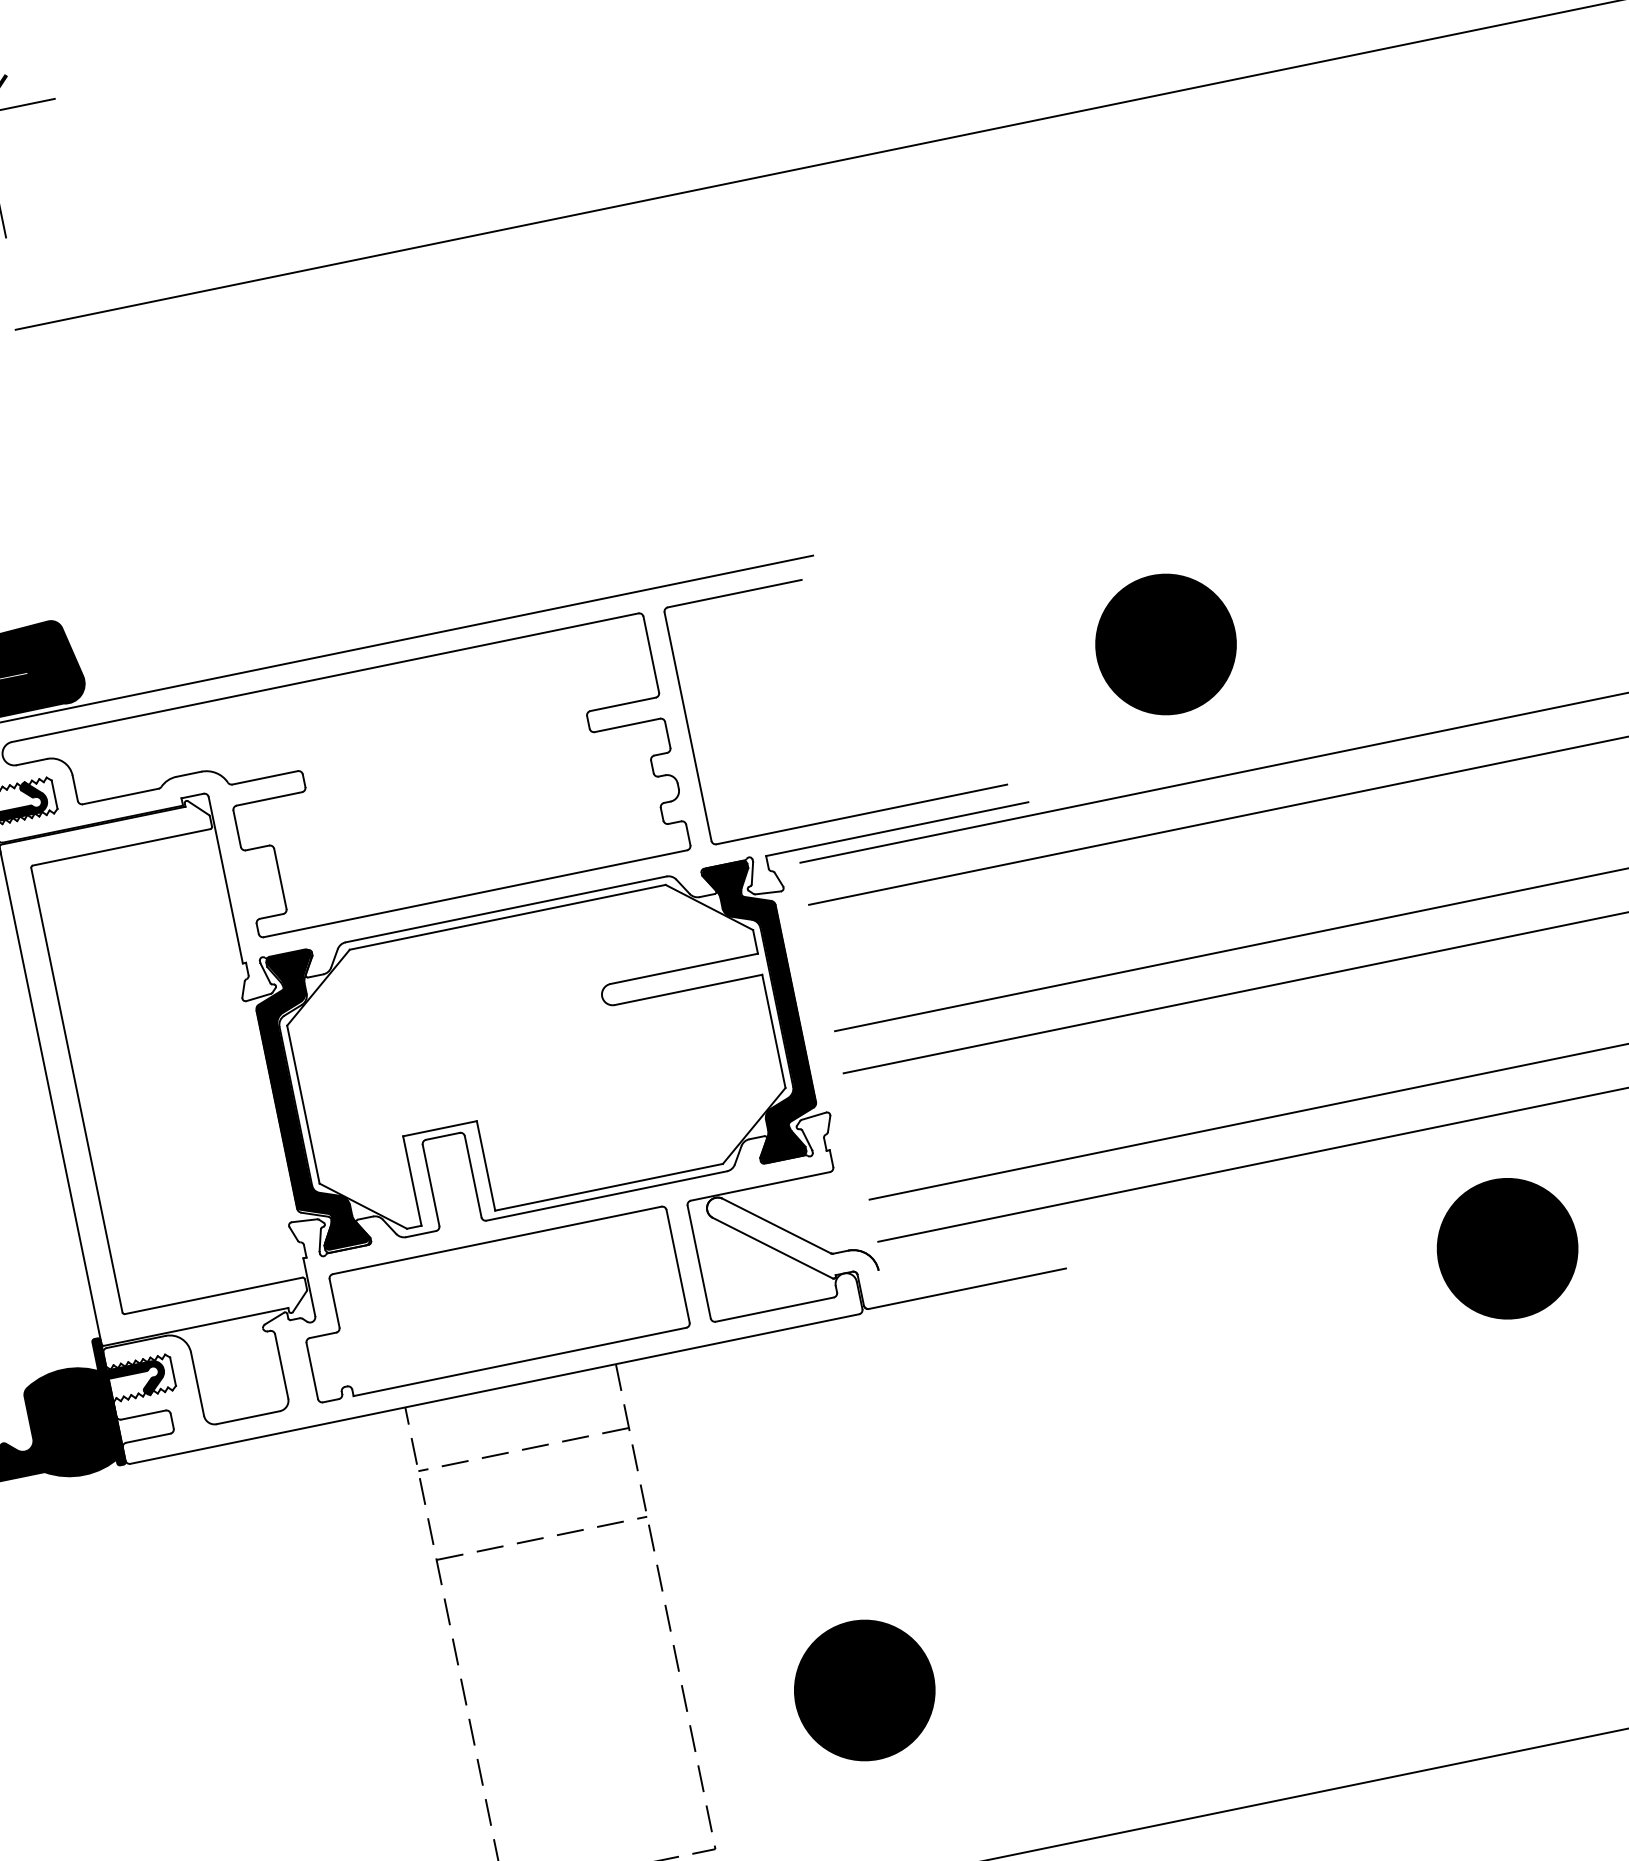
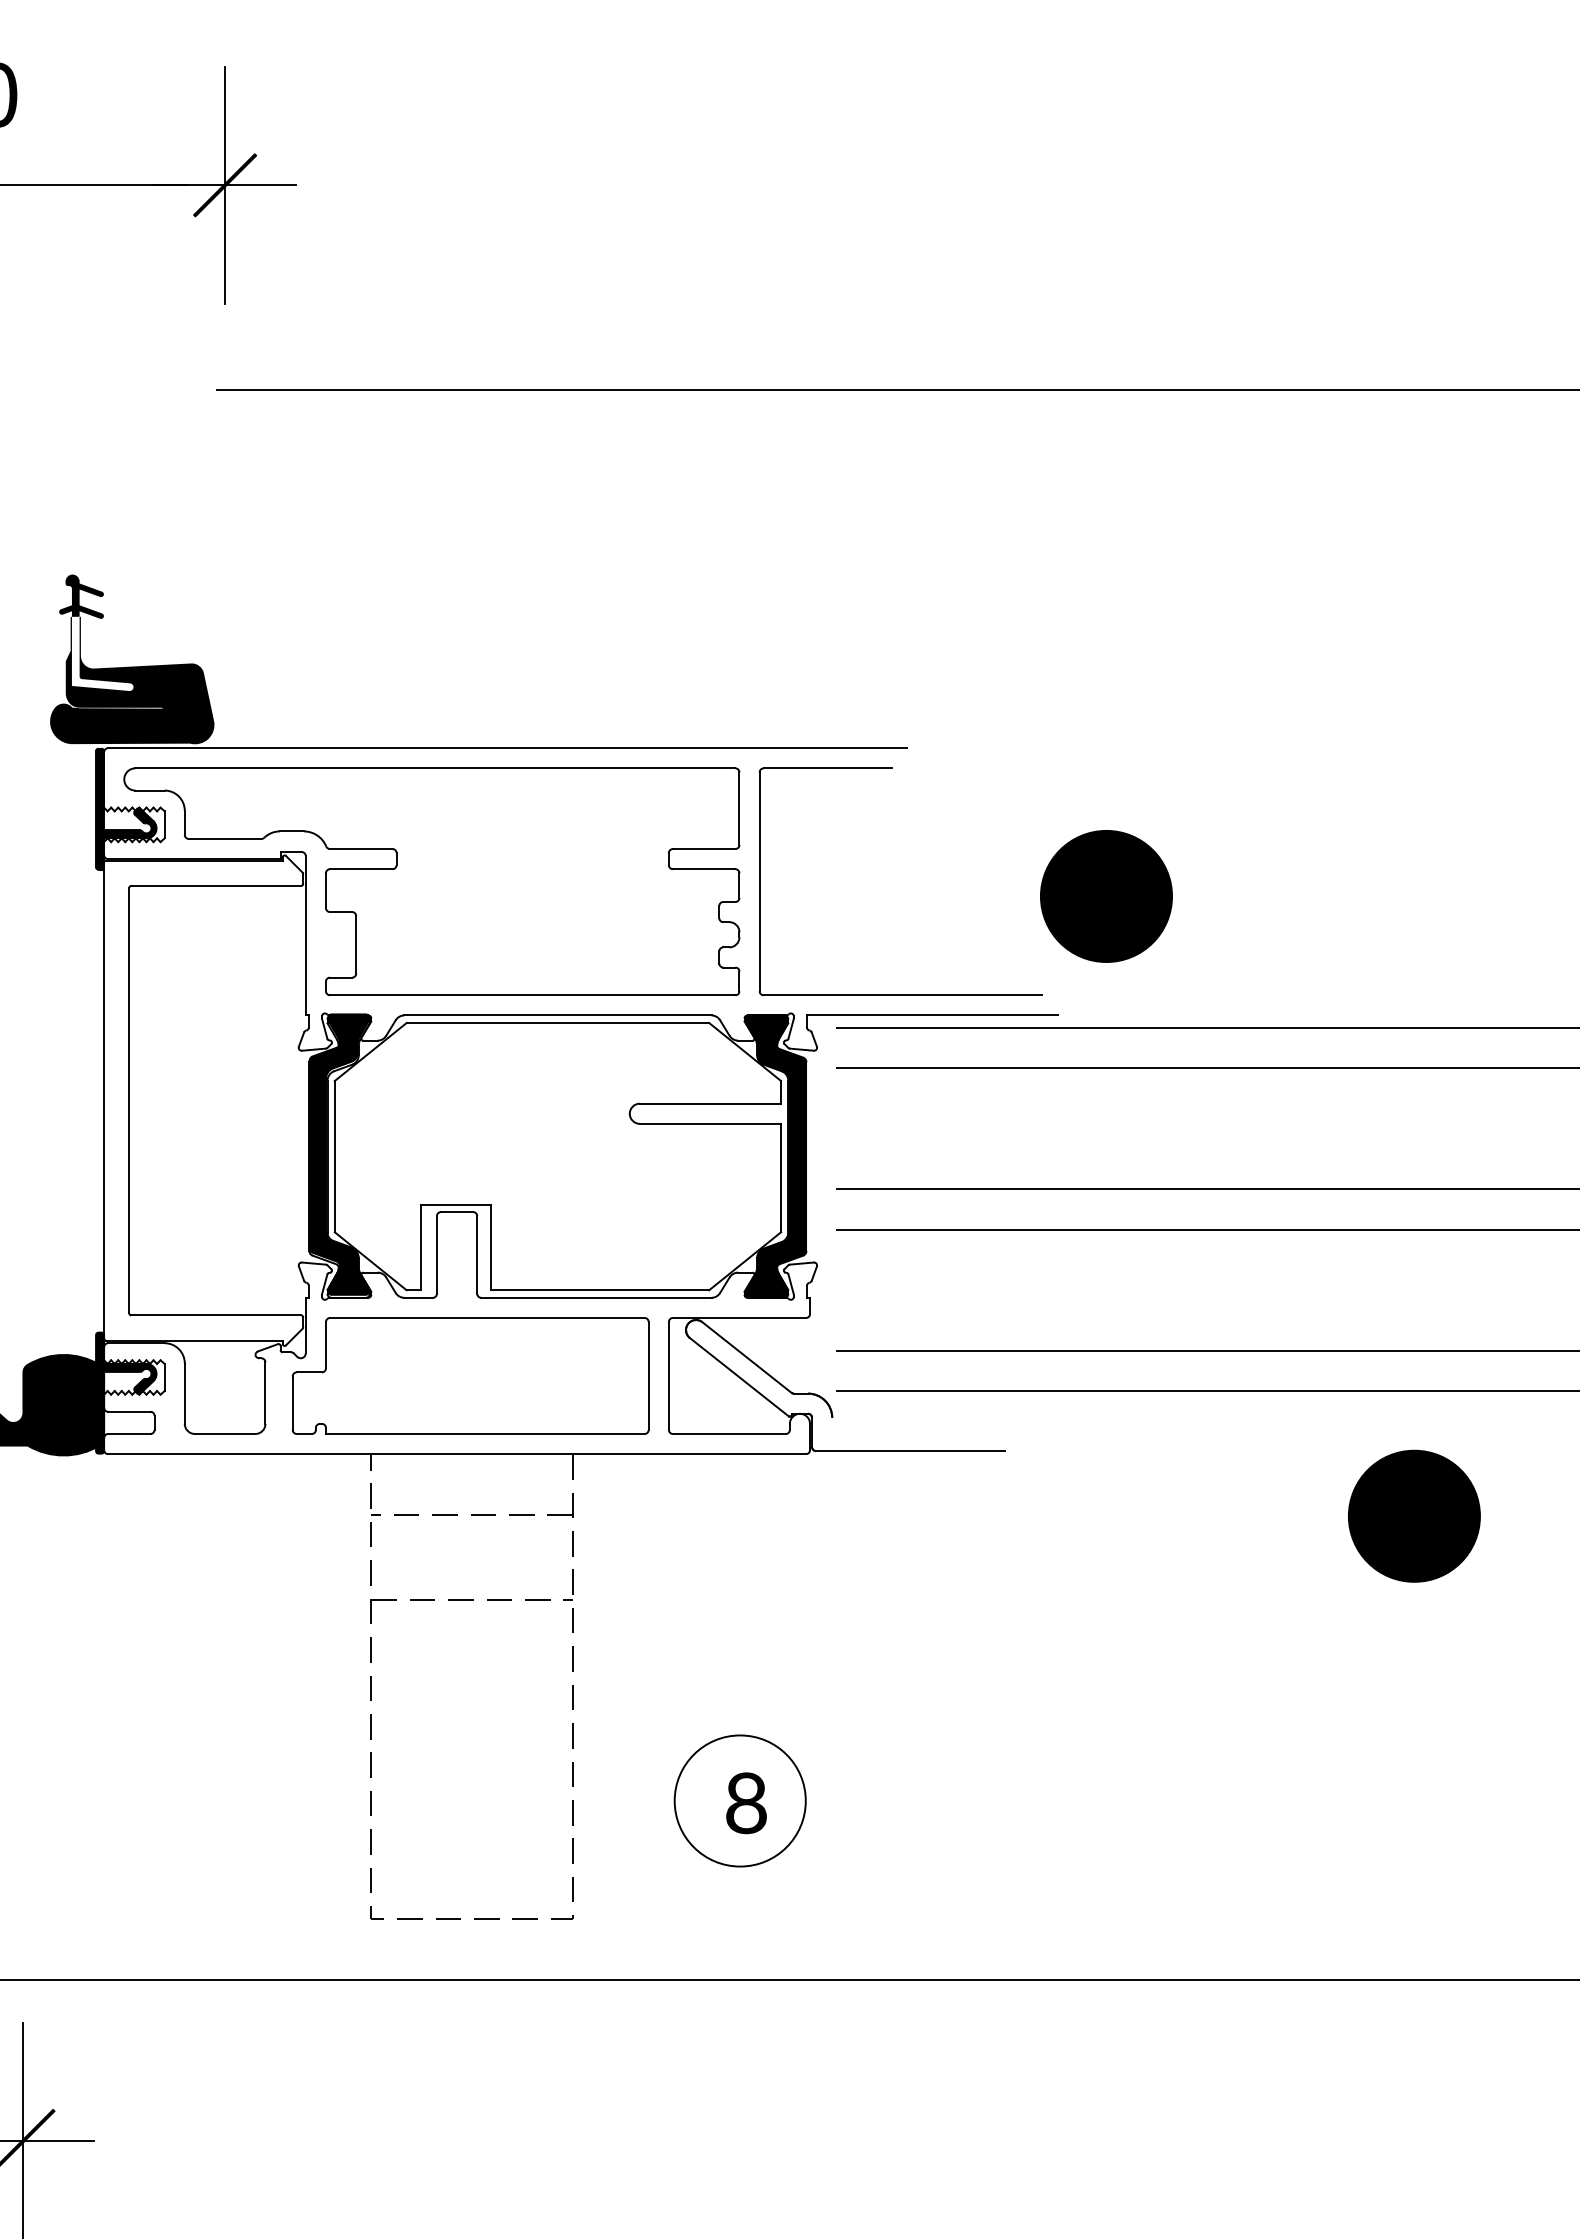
part: (1166, 644) -> (1106, 896), moved
fill: (863, 1690) -> (739, 1800), removed

